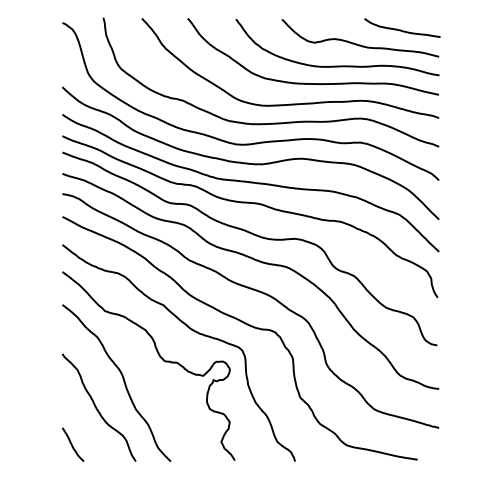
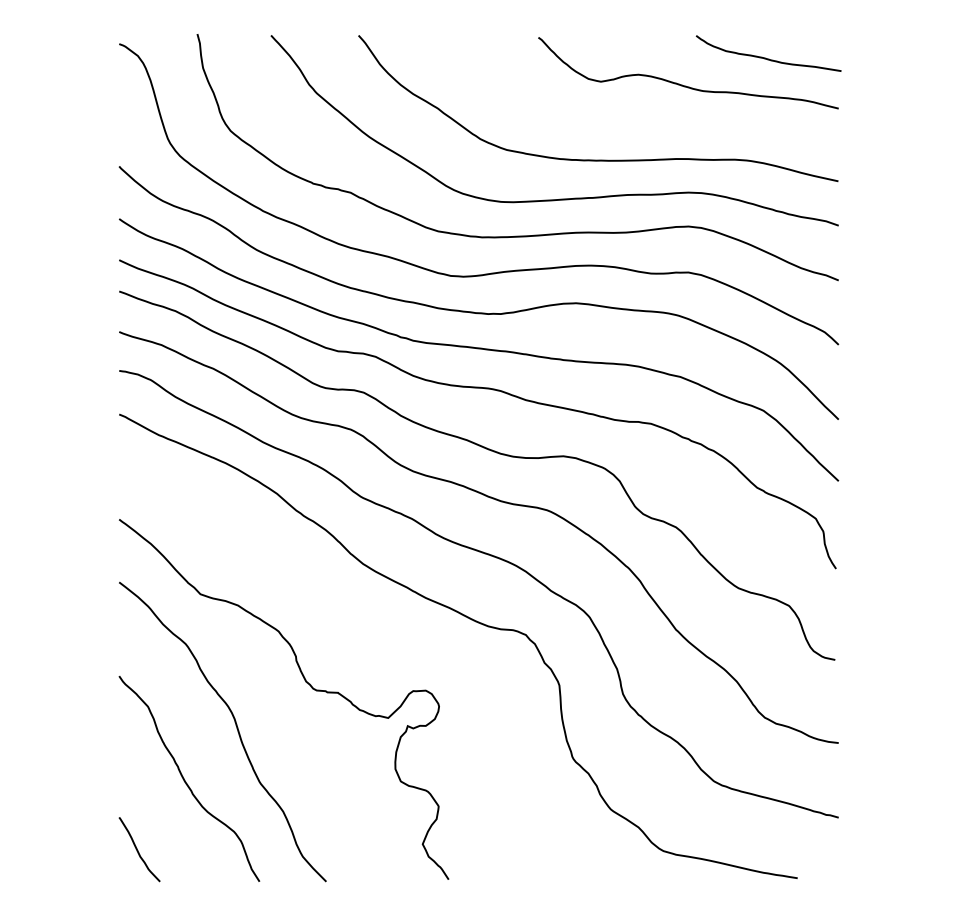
curve: (337, 65) -> (644, 125), removed
curve: (189, 329) -> (361, 629), removed

